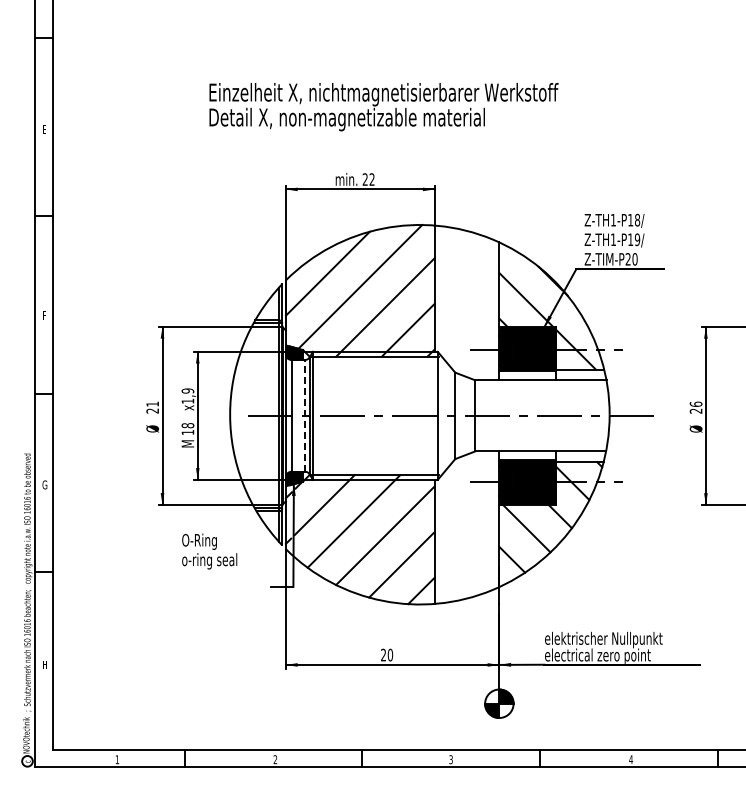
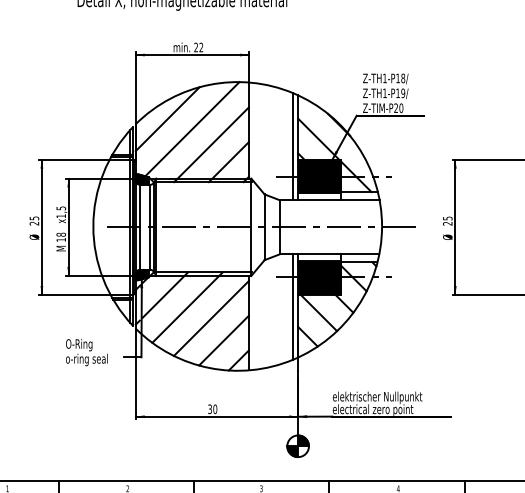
line: (492, 309) -> (292, 146), added
text: (187, 390) -> (60, 208), x1,9 -> x1,5
text: (152, 403) -> (34, 217), 21 -> 25
text: (695, 403) -> (447, 217), 26 -> 25
line: (304, 415) -> (149, 227), dashed -> solid
line: (492, 520) -> (292, 306), added
text: (209, 551) -> (86, 352), moved
text: (383, 655) -> (210, 409), 20 -> 30

